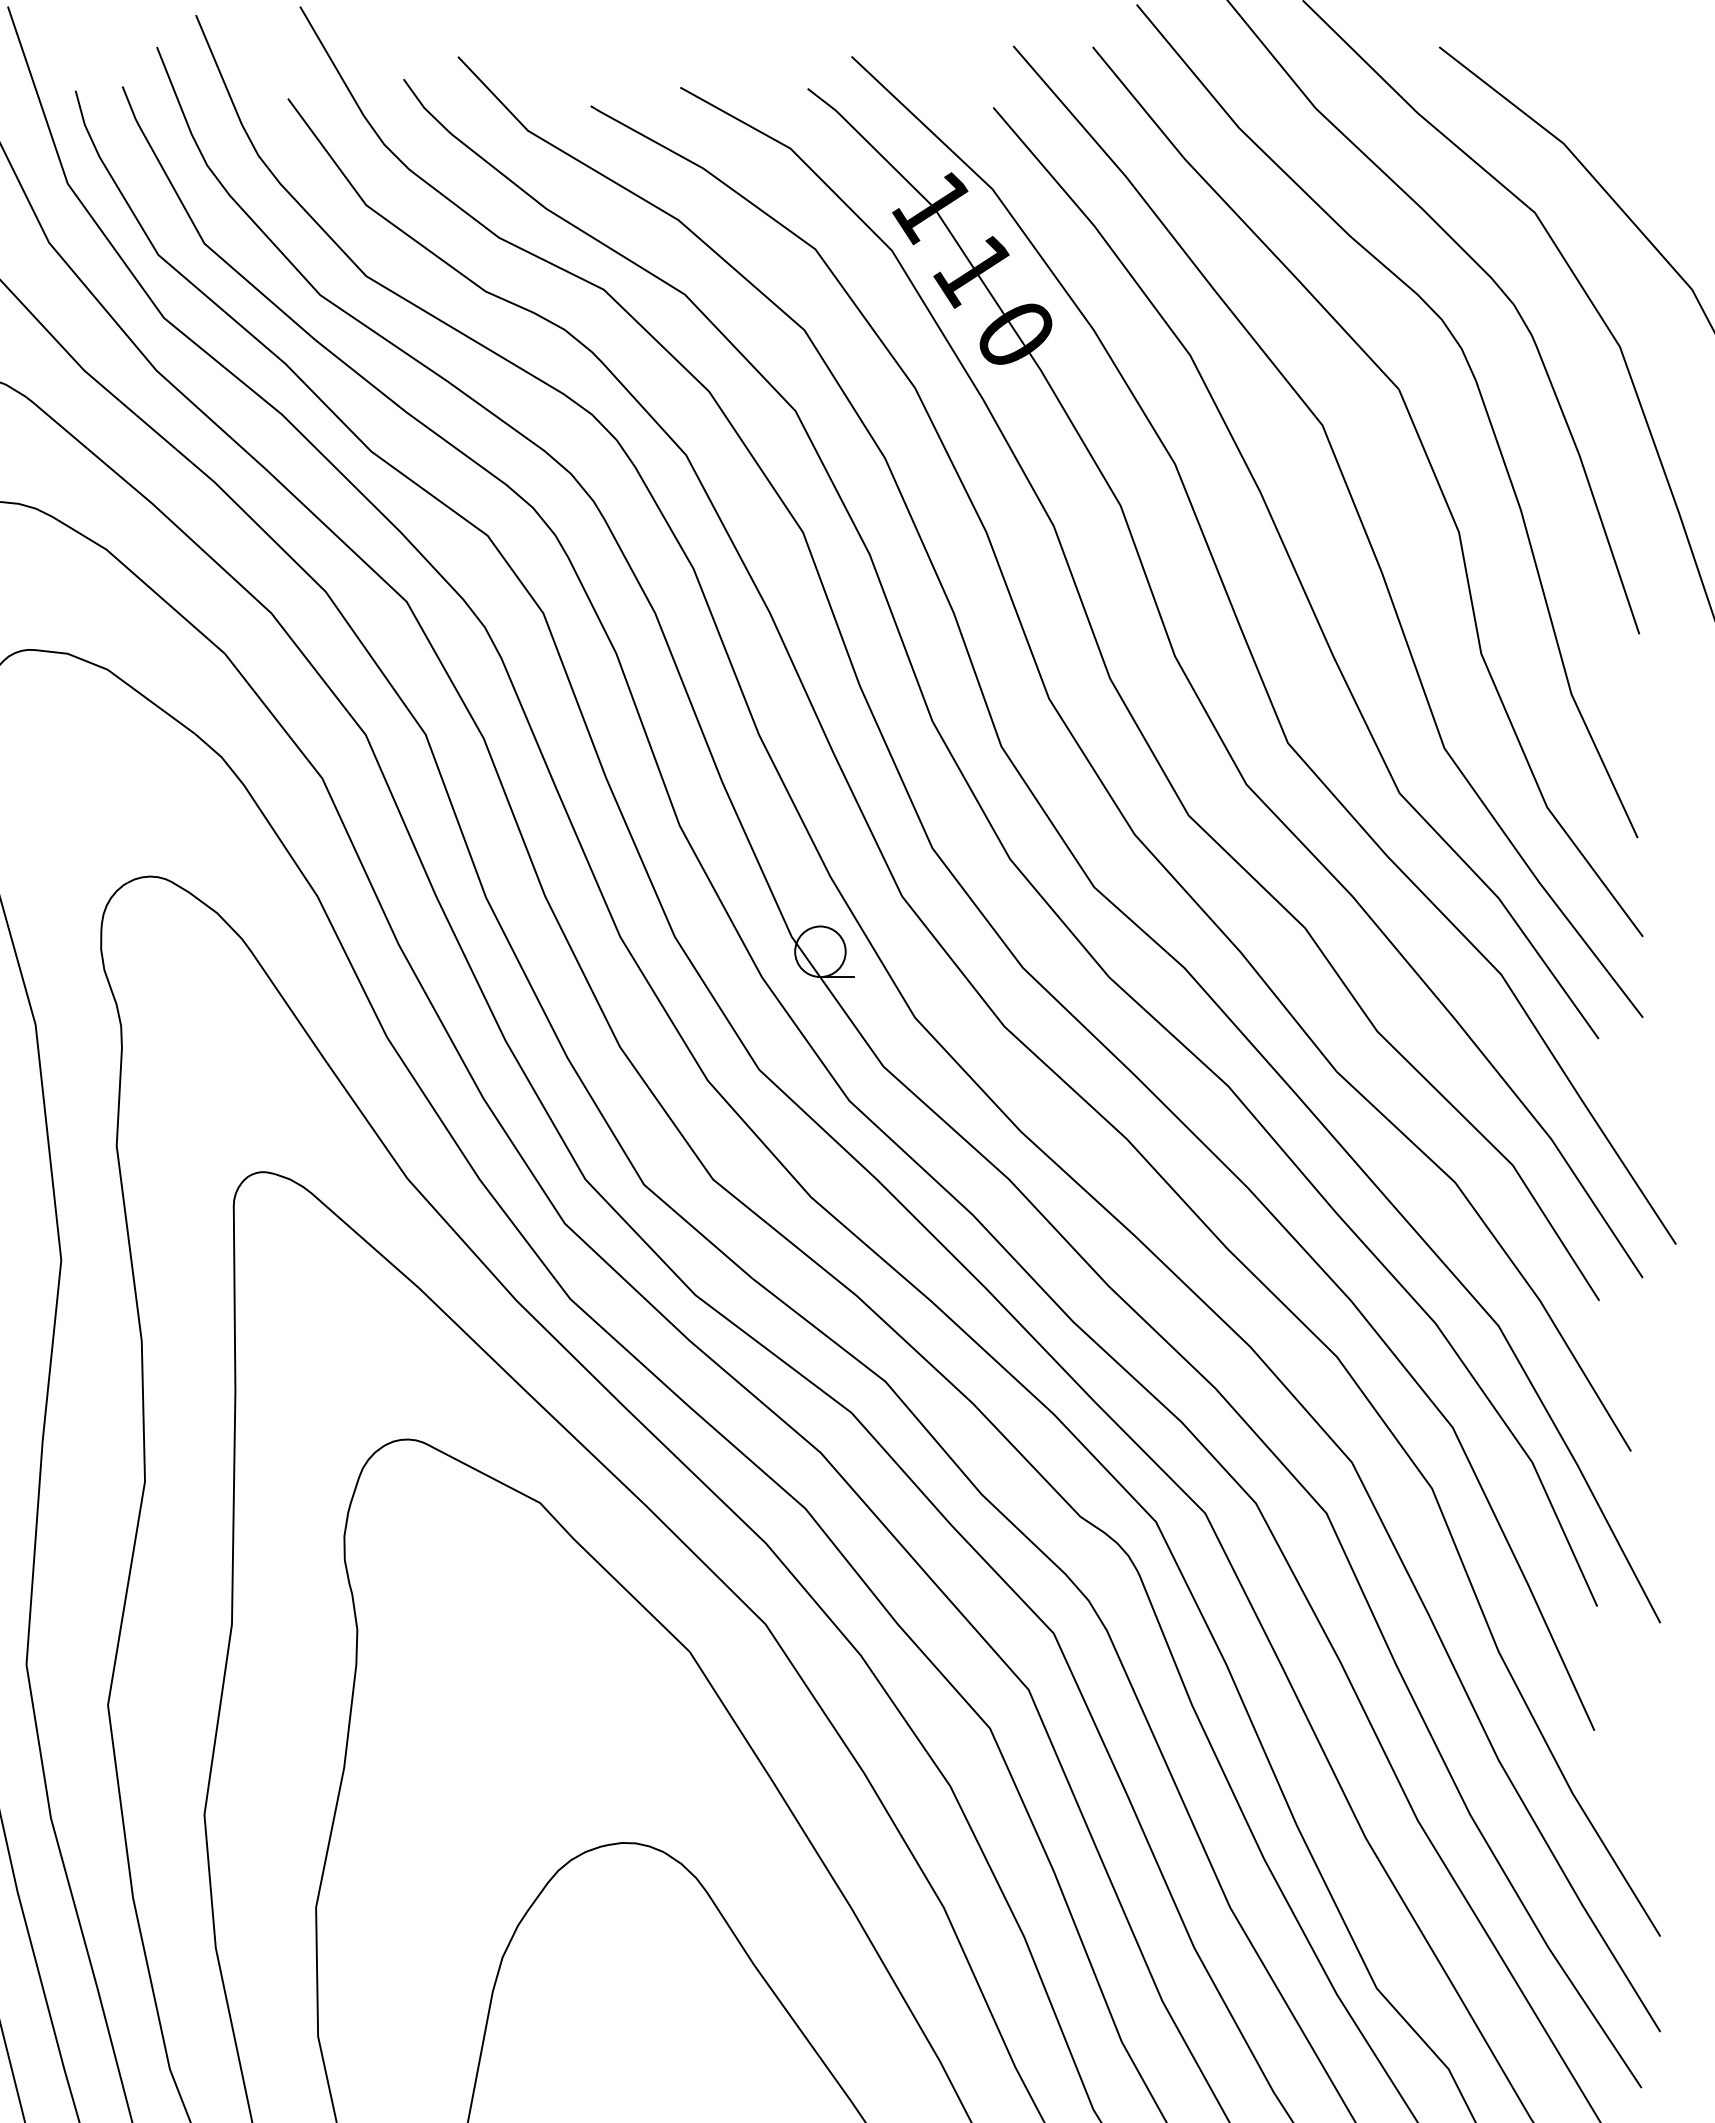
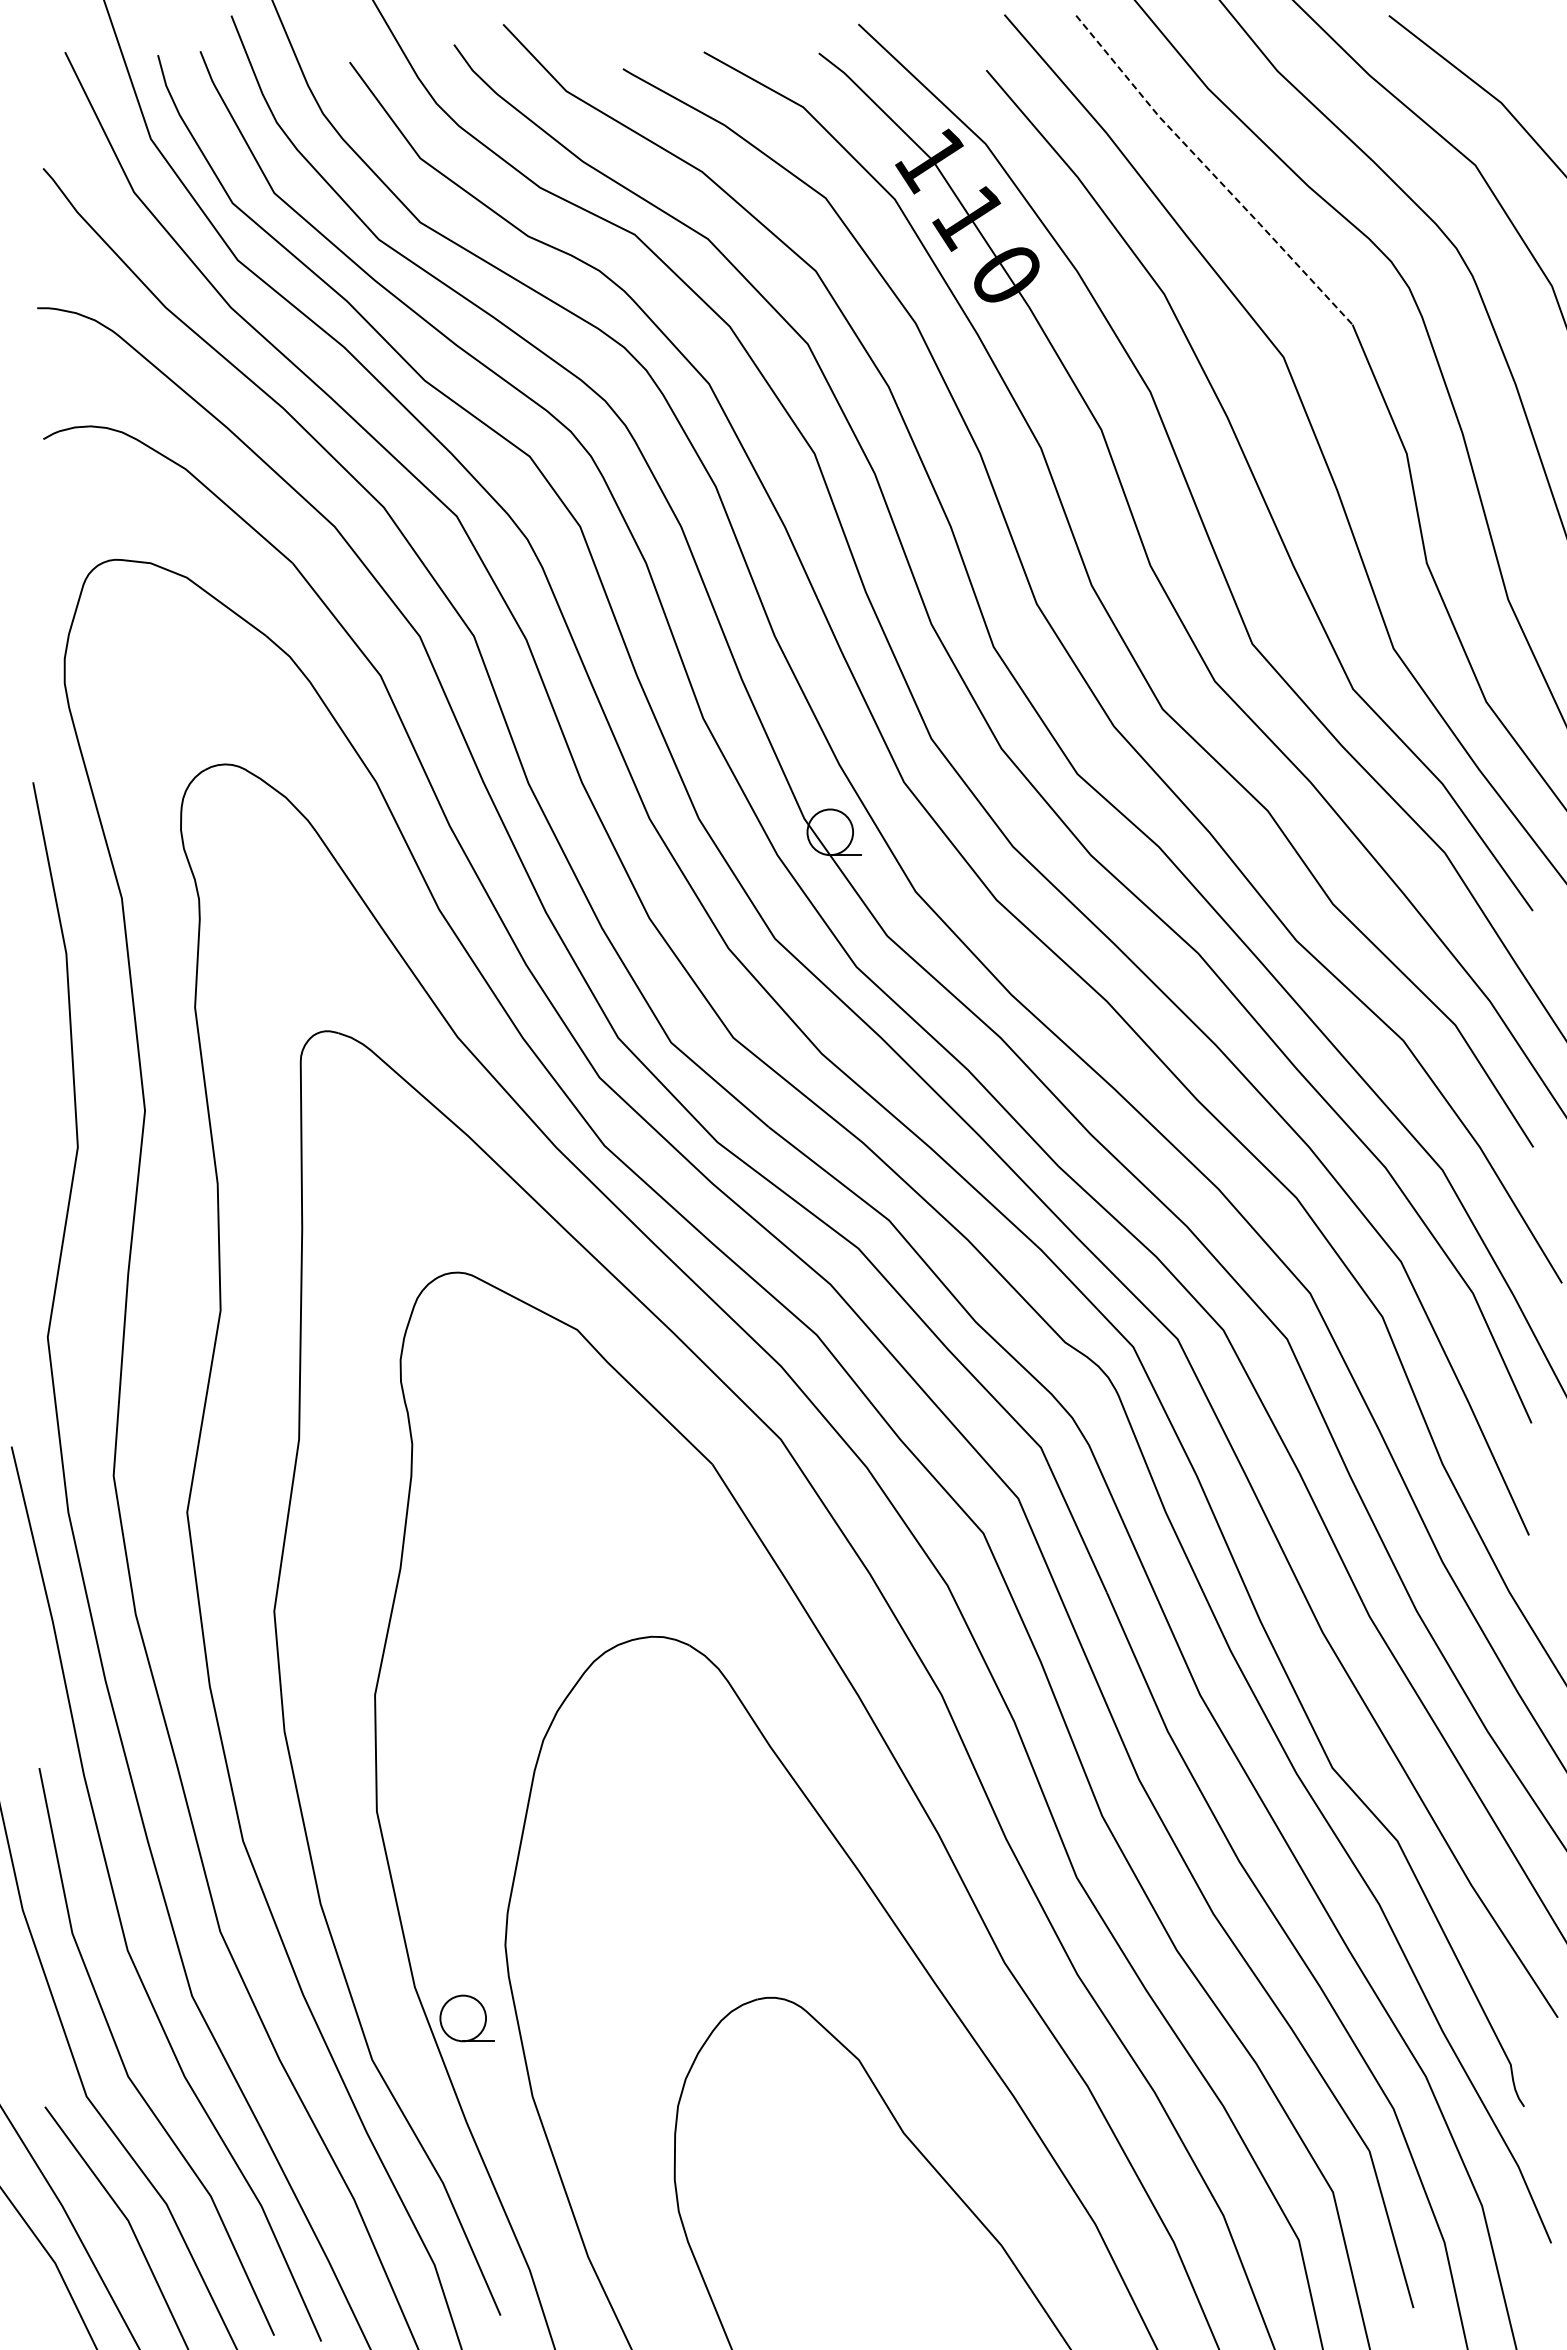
line: (1242, 220) -> (1211, 172), solid -> dashed

